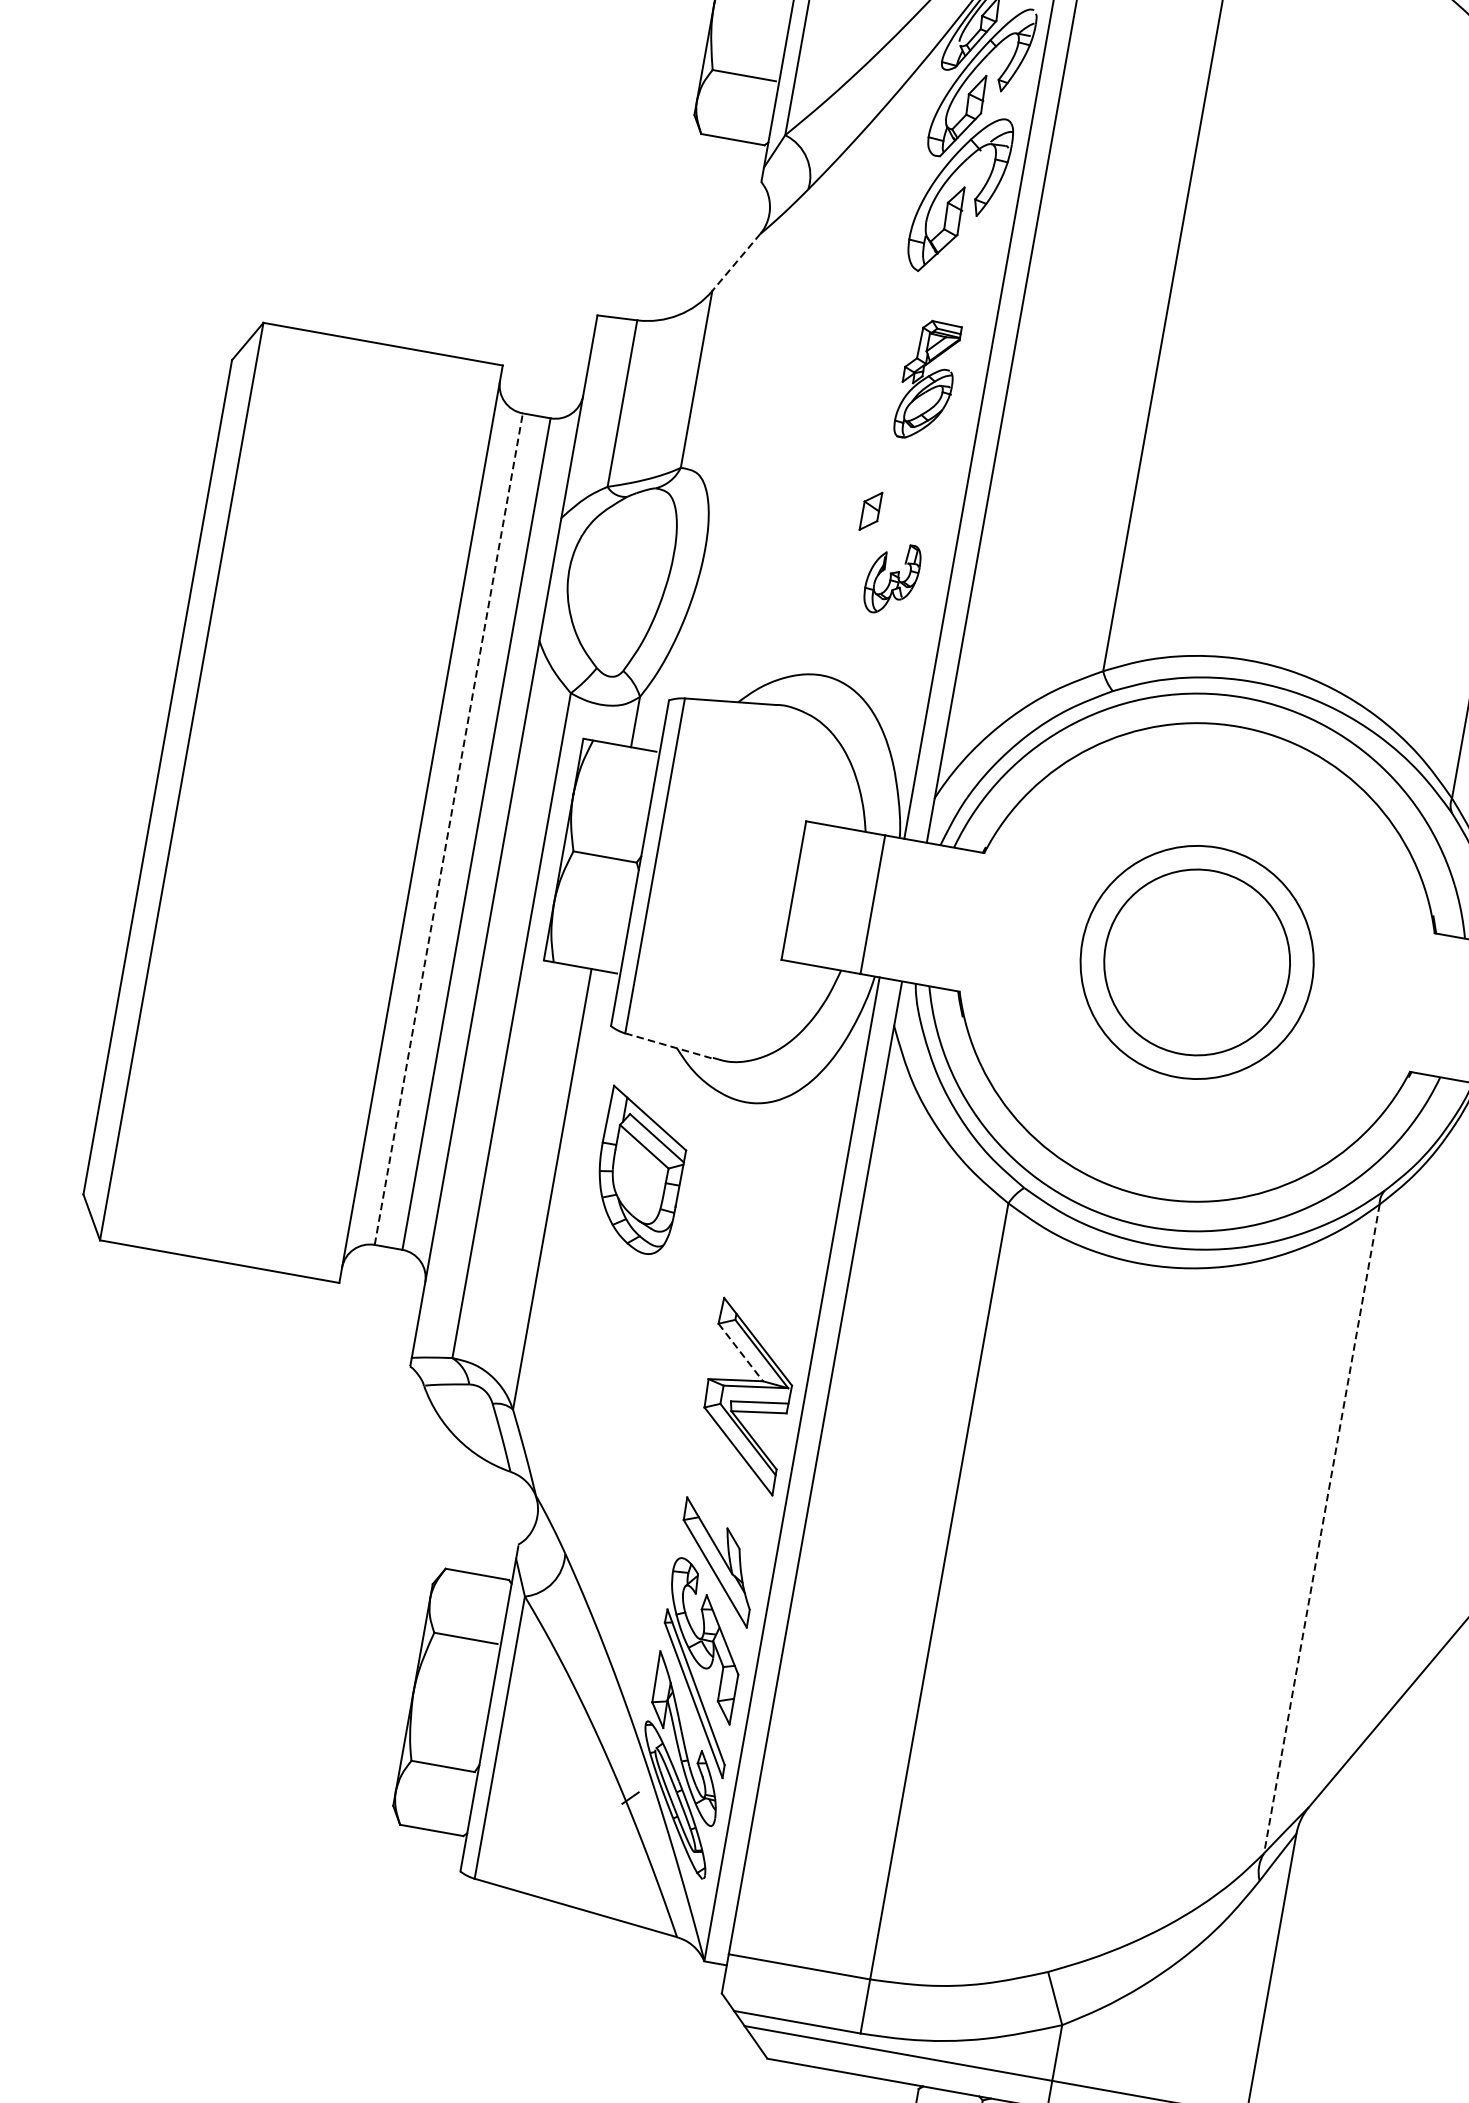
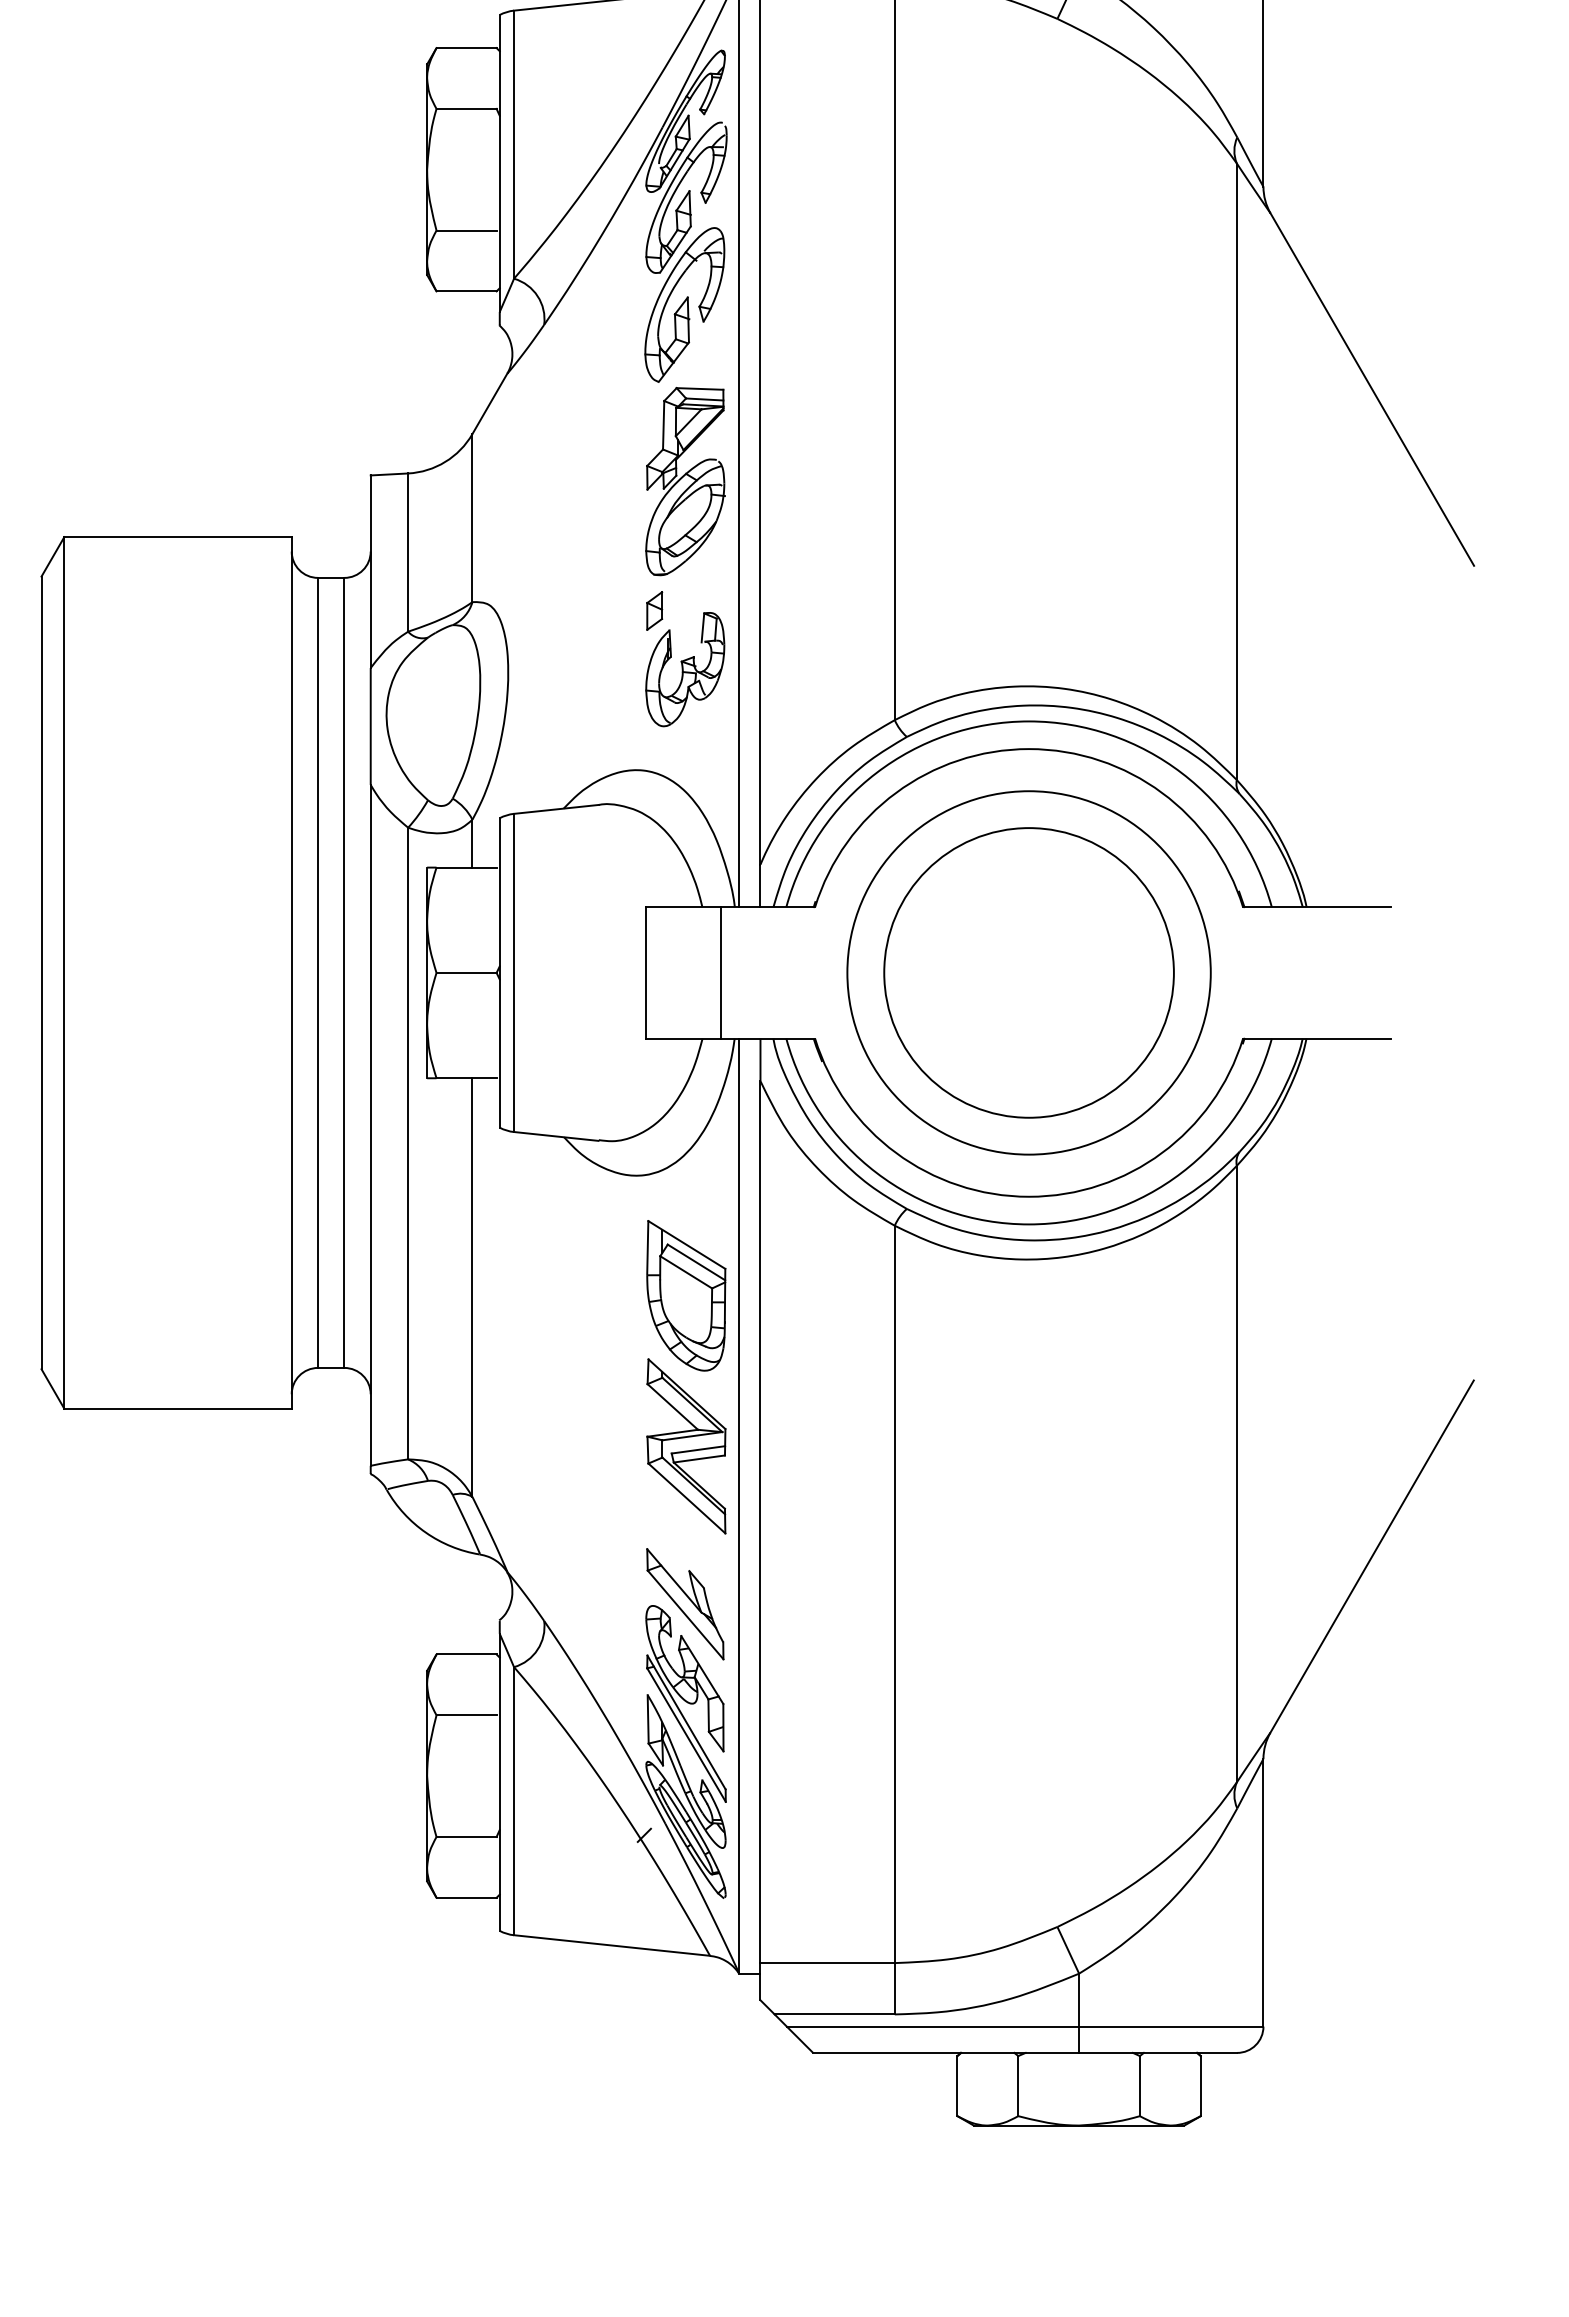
line: (735, 261) -> (489, 403), dashed -> solid
part: (927, 380) -> (685, 481), size x1.67
part: (892, 578) -> (685, 669), size x1.67
line: (449, 828) -> (318, 972), dashed -> solid
circle: (1196, 961) -> (1028, 972), size x1.67
circle: (1196, 961) -> (1028, 972), size x1.67
line: (669, 1046) -> (556, 1136), dashed -> solid
part: (640, 1171) -> (686, 1295), moved
line: (741, 1353) -> (673, 1407), dashed -> solid
line: (1321, 1529) -> (1236, 1474), dashed -> solid

